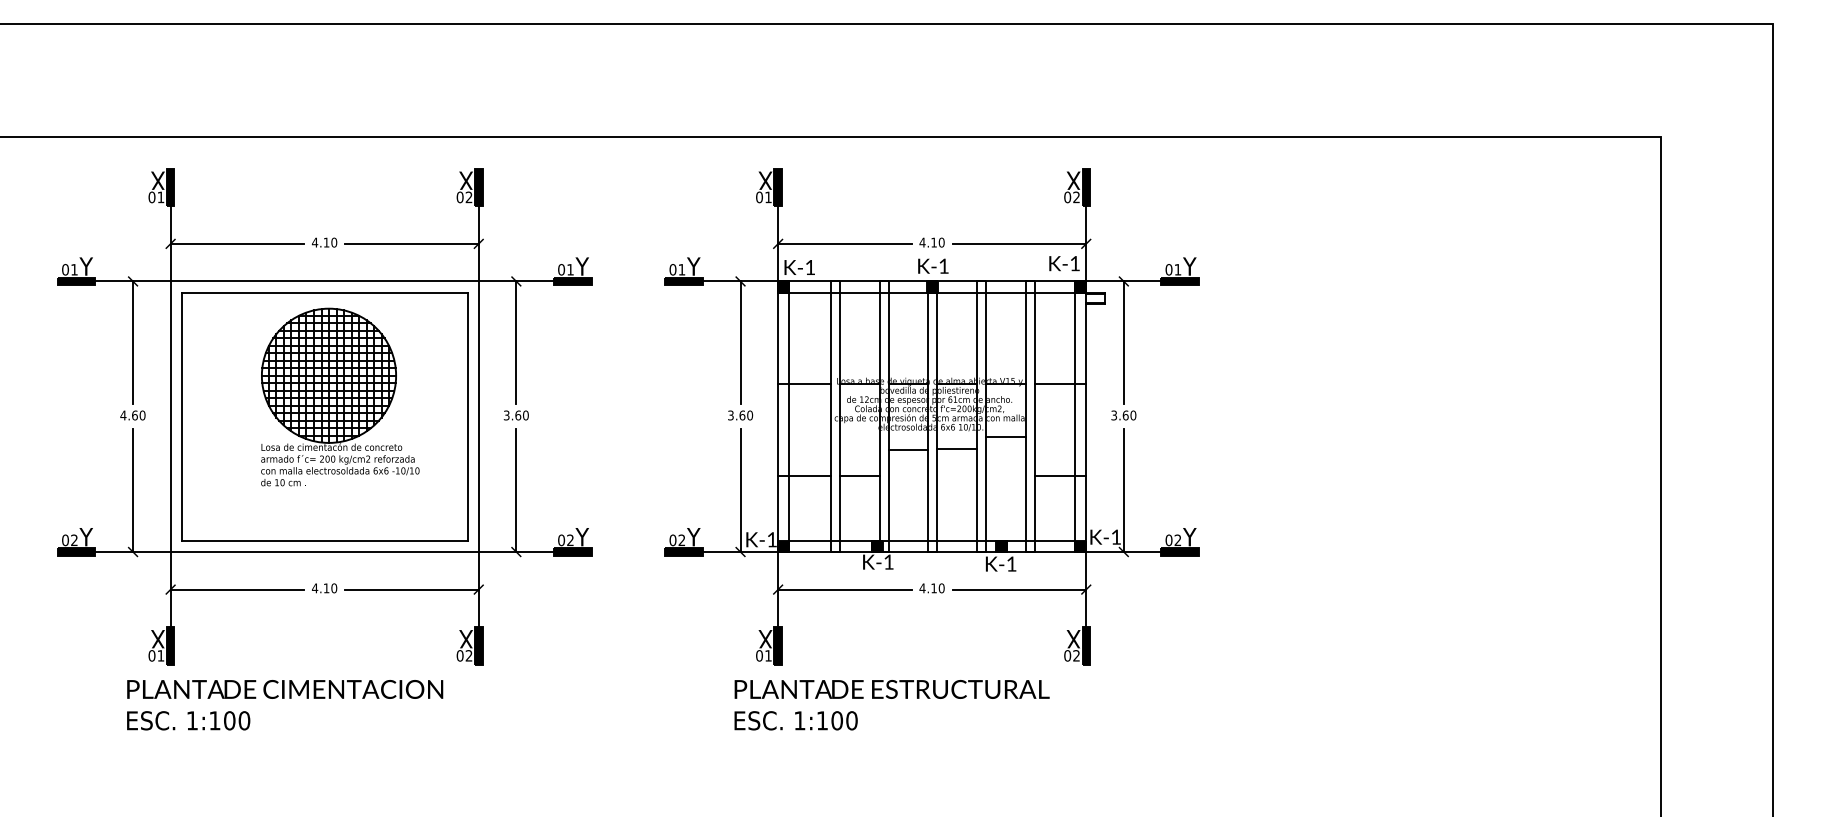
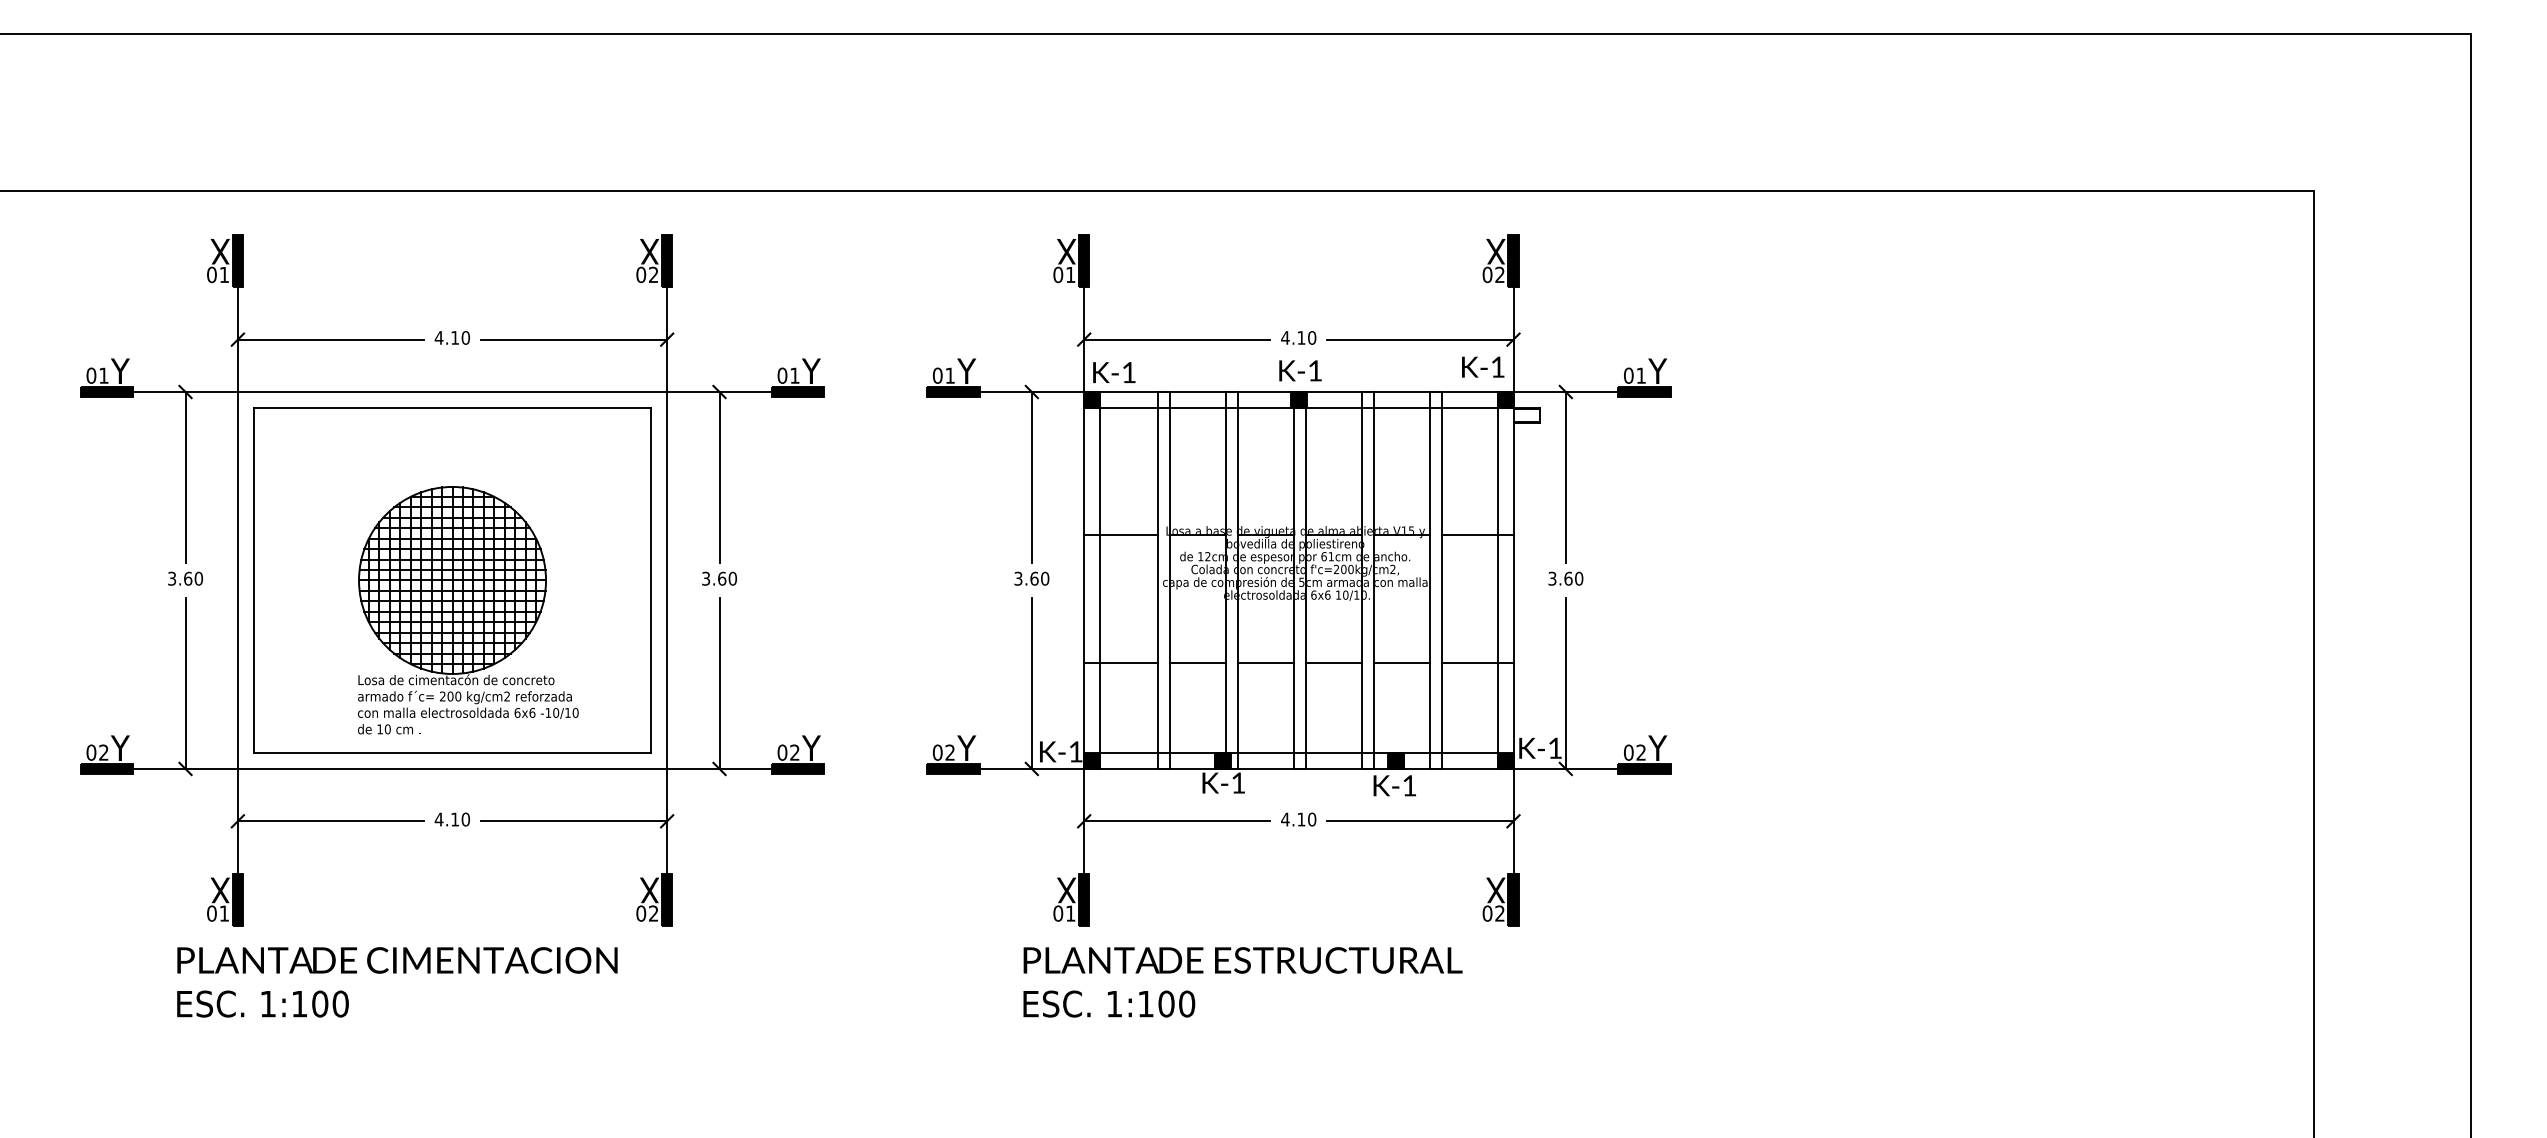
part: (340, 397) -> (468, 610), moved
text: (122, 415) -> (171, 578), 4.60 -> 3.60
line: (1005, 437) -> (1401, 663), moved
line: (908, 449) -> (1265, 663), moved
line: (957, 449) -> (1333, 663), moved

